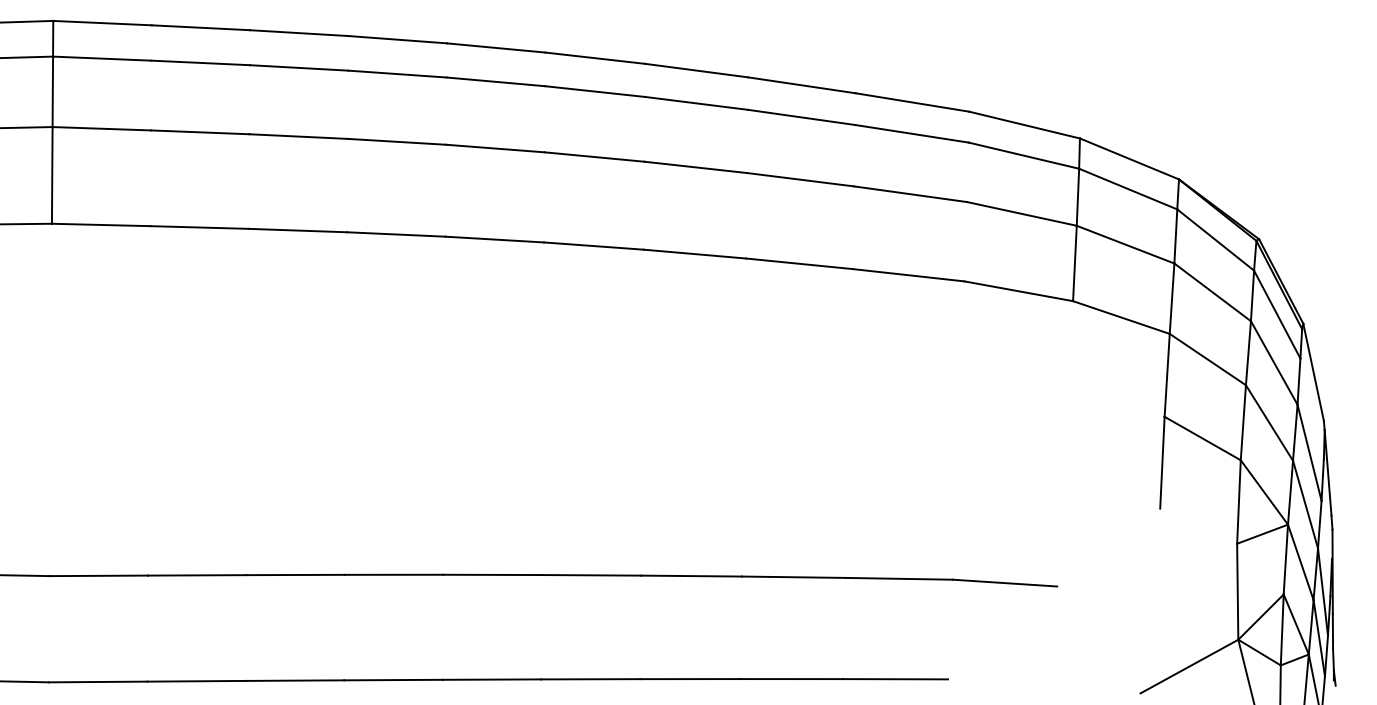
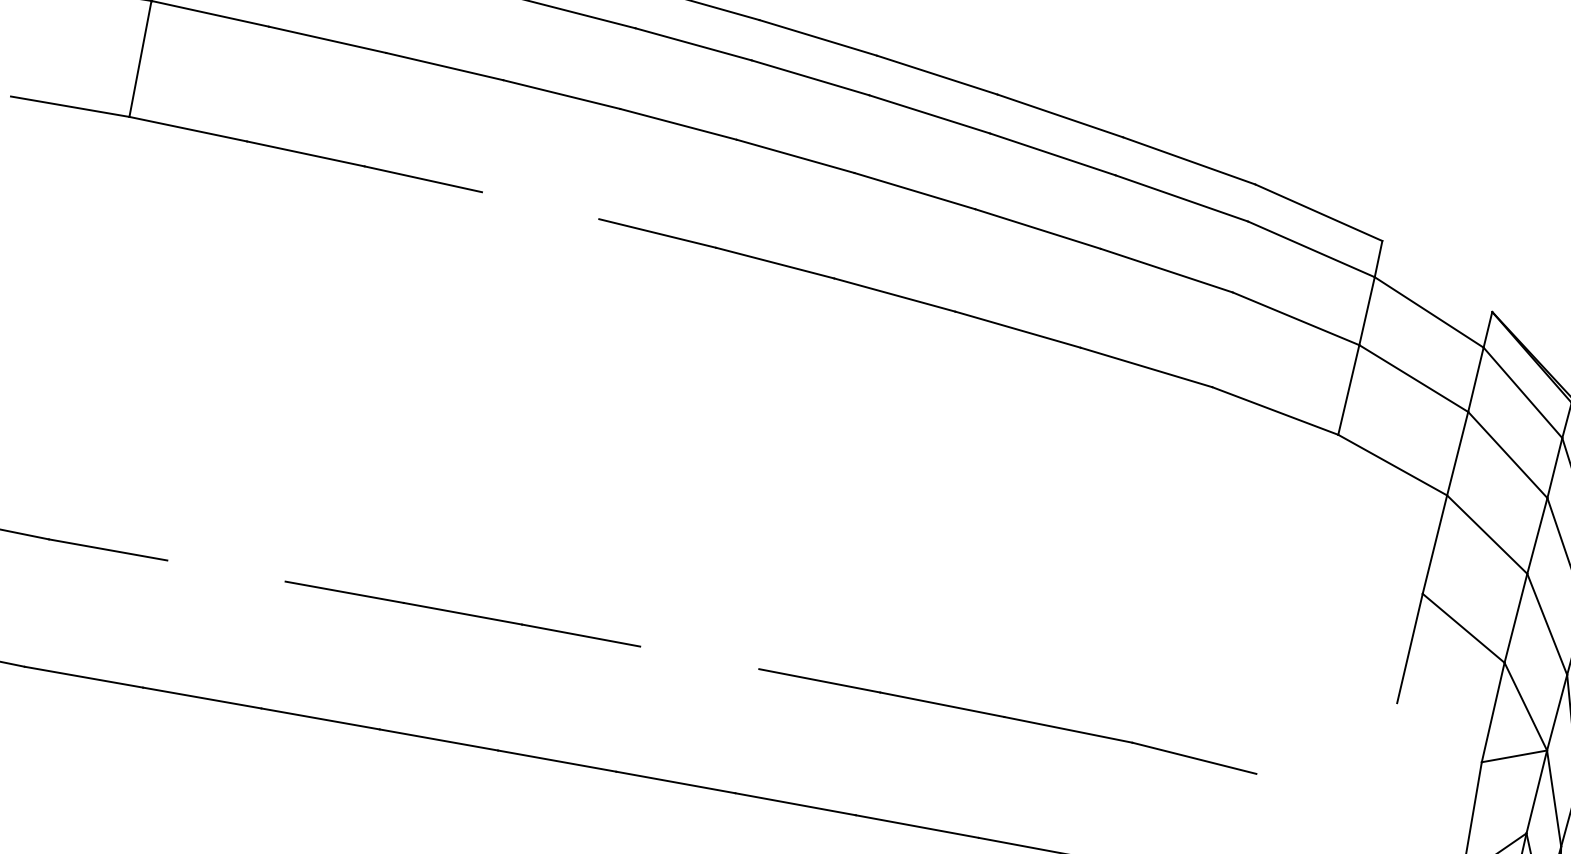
line: (1129, 158) -> (1437, 275), removed
line: (396, 234) -> (540, 205), removed
line: (197, 575) -> (226, 571), removed
line: (591, 575) -> (699, 658), removed

